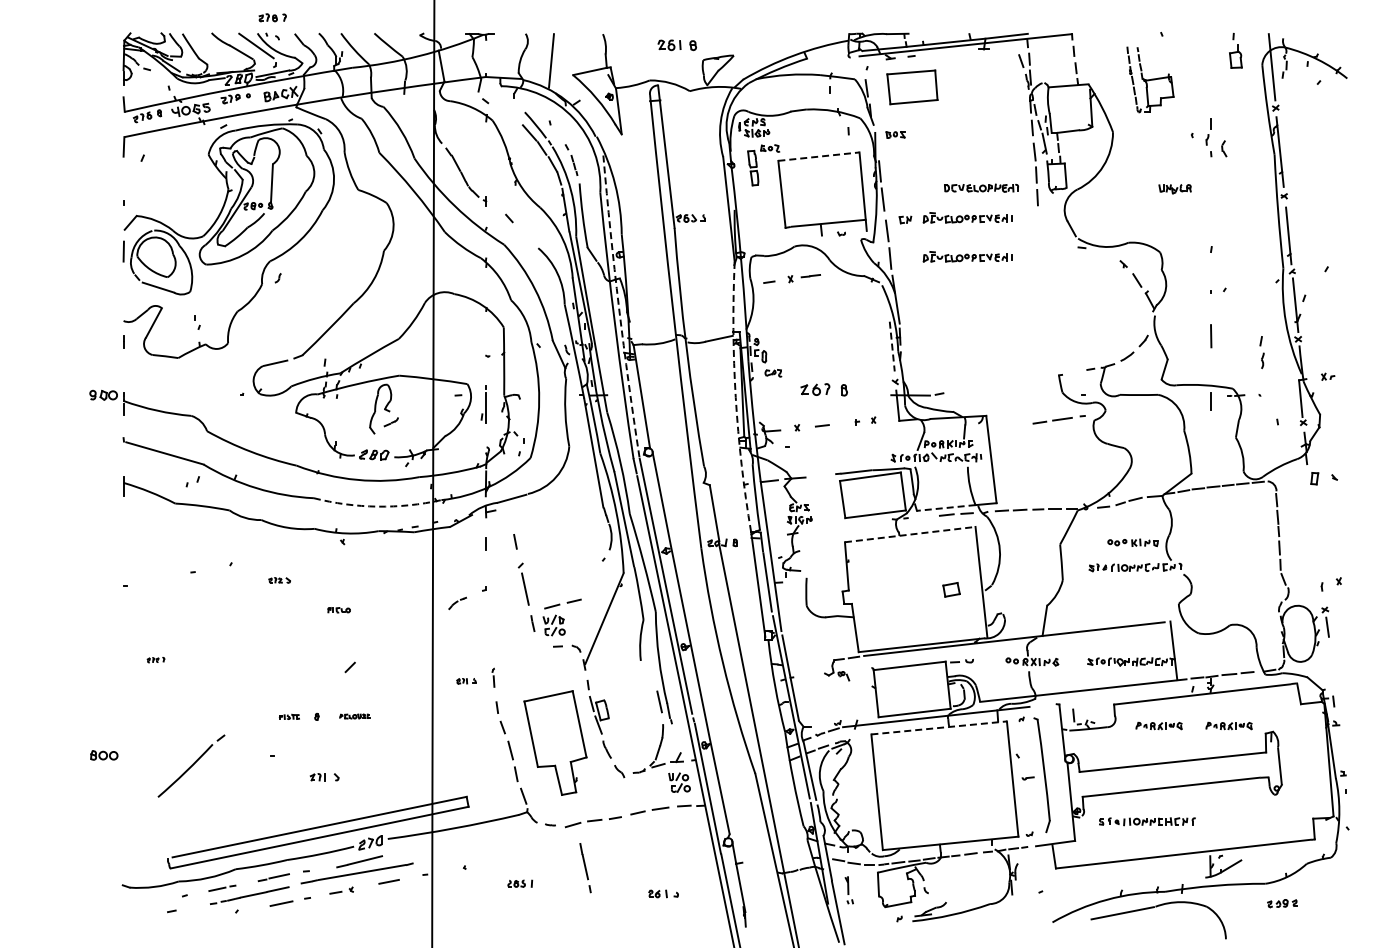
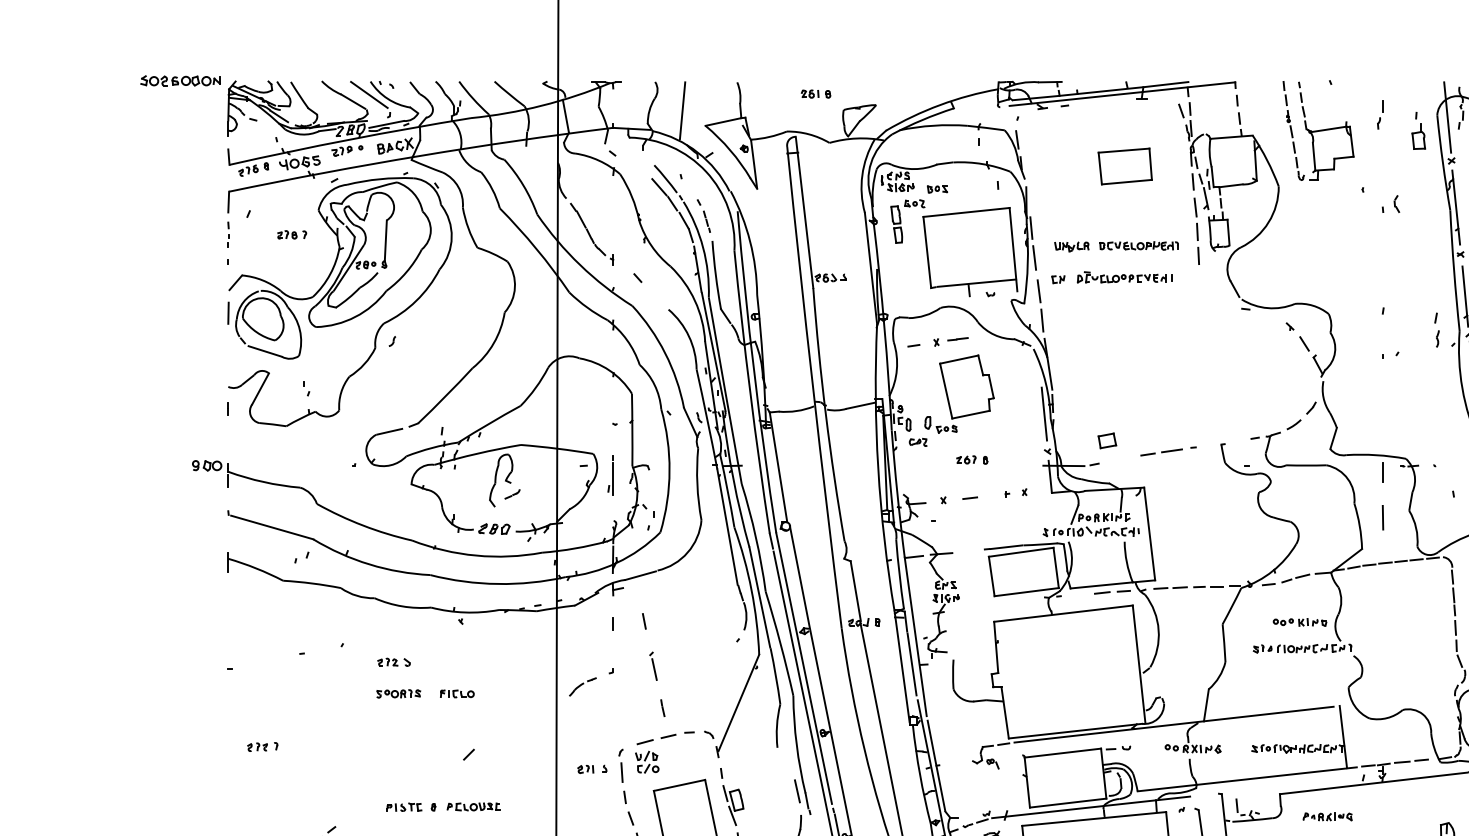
part: (272, 17) -> (291, 234), moved
part: (78, 32) -> (180, 80), added
part: (676, 44) -> (815, 93), size x0.71
part: (1235, 50) -> (1418, 130), moved
part: (1150, 79) -> (1318, 130), size x1.43
part: (912, 87) -> (1125, 166), moved
part: (1208, 131) -> (1380, 114), moved
part: (895, 134) -> (937, 188), moved
line: (818, 156) -> (966, 212), dashed -> solid
part: (123, 177) -> (228, 234), added
part: (1174, 189) -> (1071, 247), moved
part: (967, 256) -> (1124, 318), removed
arc: (618, 307) -> (753, 372), dashed -> solid
part: (812, 327) -> (959, 393), added
line: (1211, 336) -> (1383, 518), moved
line: (892, 347) -> (1044, 415), dashed -> solid
part: (1261, 352) -> (1436, 330), moved
part: (824, 389) -> (972, 459), size x0.62
arc: (735, 397) -> (877, 468), dashed -> solid
part: (1058, 419) -> (1167, 451), moved
arc: (377, 506) -> (497, 583), dashed -> solid
line: (945, 508) -> (1100, 585), dashed -> solid
line: (910, 534) -> (1063, 613), dashed -> solid
part: (279, 580) -> (393, 662), size x1.43
part: (524, 583) -> (653, 665), size x0.62
part: (951, 589) -> (1107, 440), moved
part: (457, 603) -> (582, 686), size x1.43
part: (284, 609) -> (399, 693), added
part: (338, 610) -> (456, 694), size x1.43
part: (561, 617) -> (654, 753), moved
part: (155, 659) -> (262, 746), size x1.67
part: (493, 677) -> (621, 765), size x1.67
part: (466, 681) -> (592, 769), size x1.43
part: (289, 716) -> (404, 806), size x1.67
part: (354, 716) -> (473, 806), size x1.67
part: (1228, 725) -> (1401, 816), removed
line: (939, 727) -> (1094, 818), dashed -> solid

